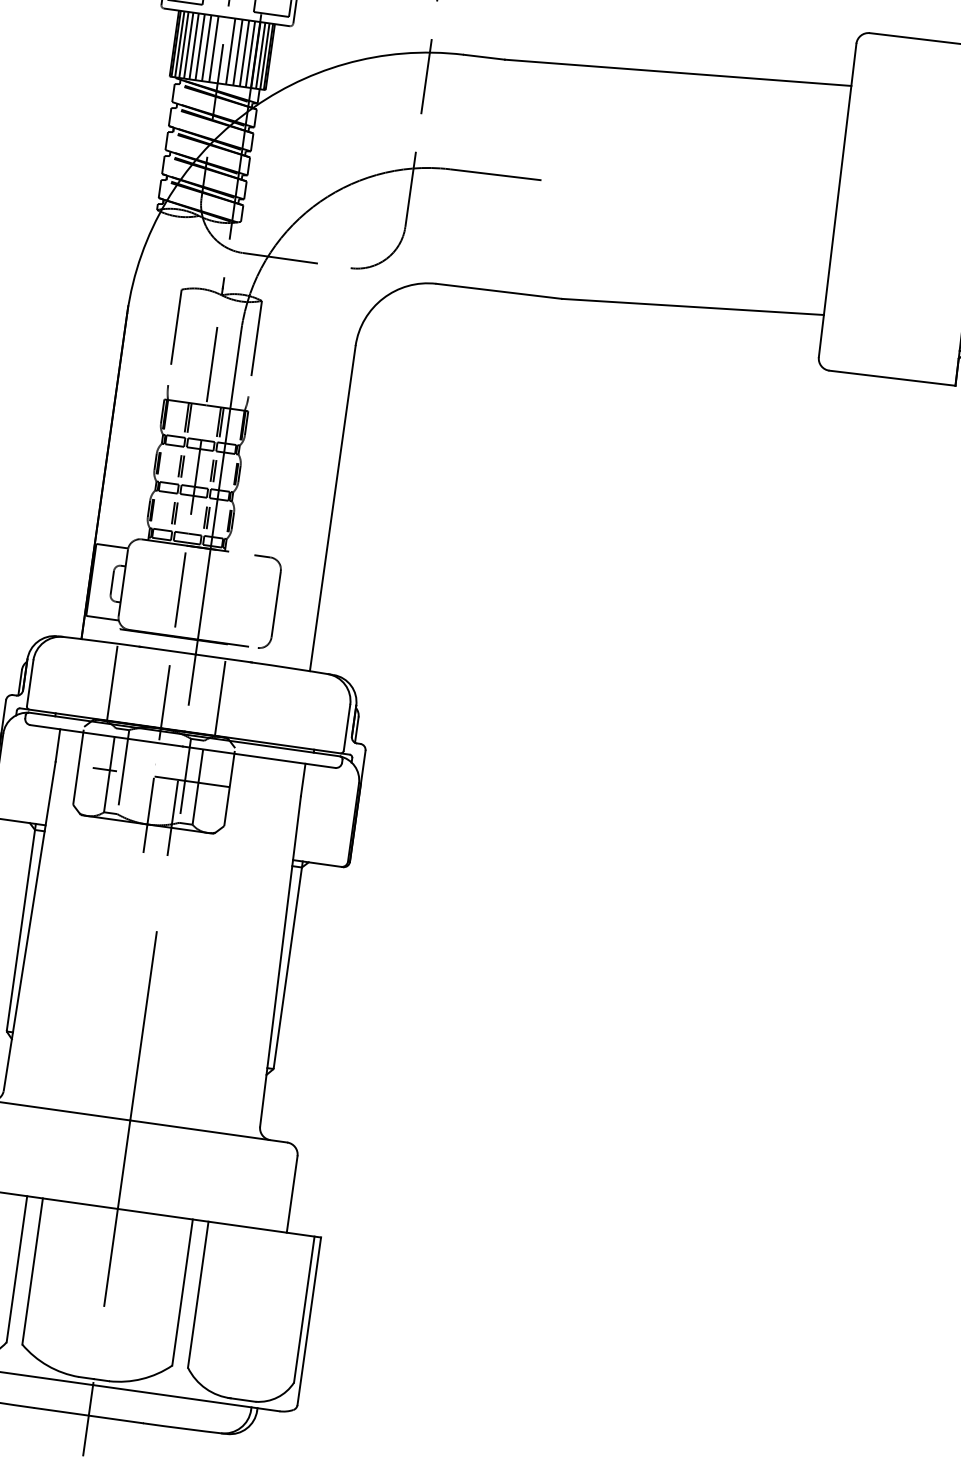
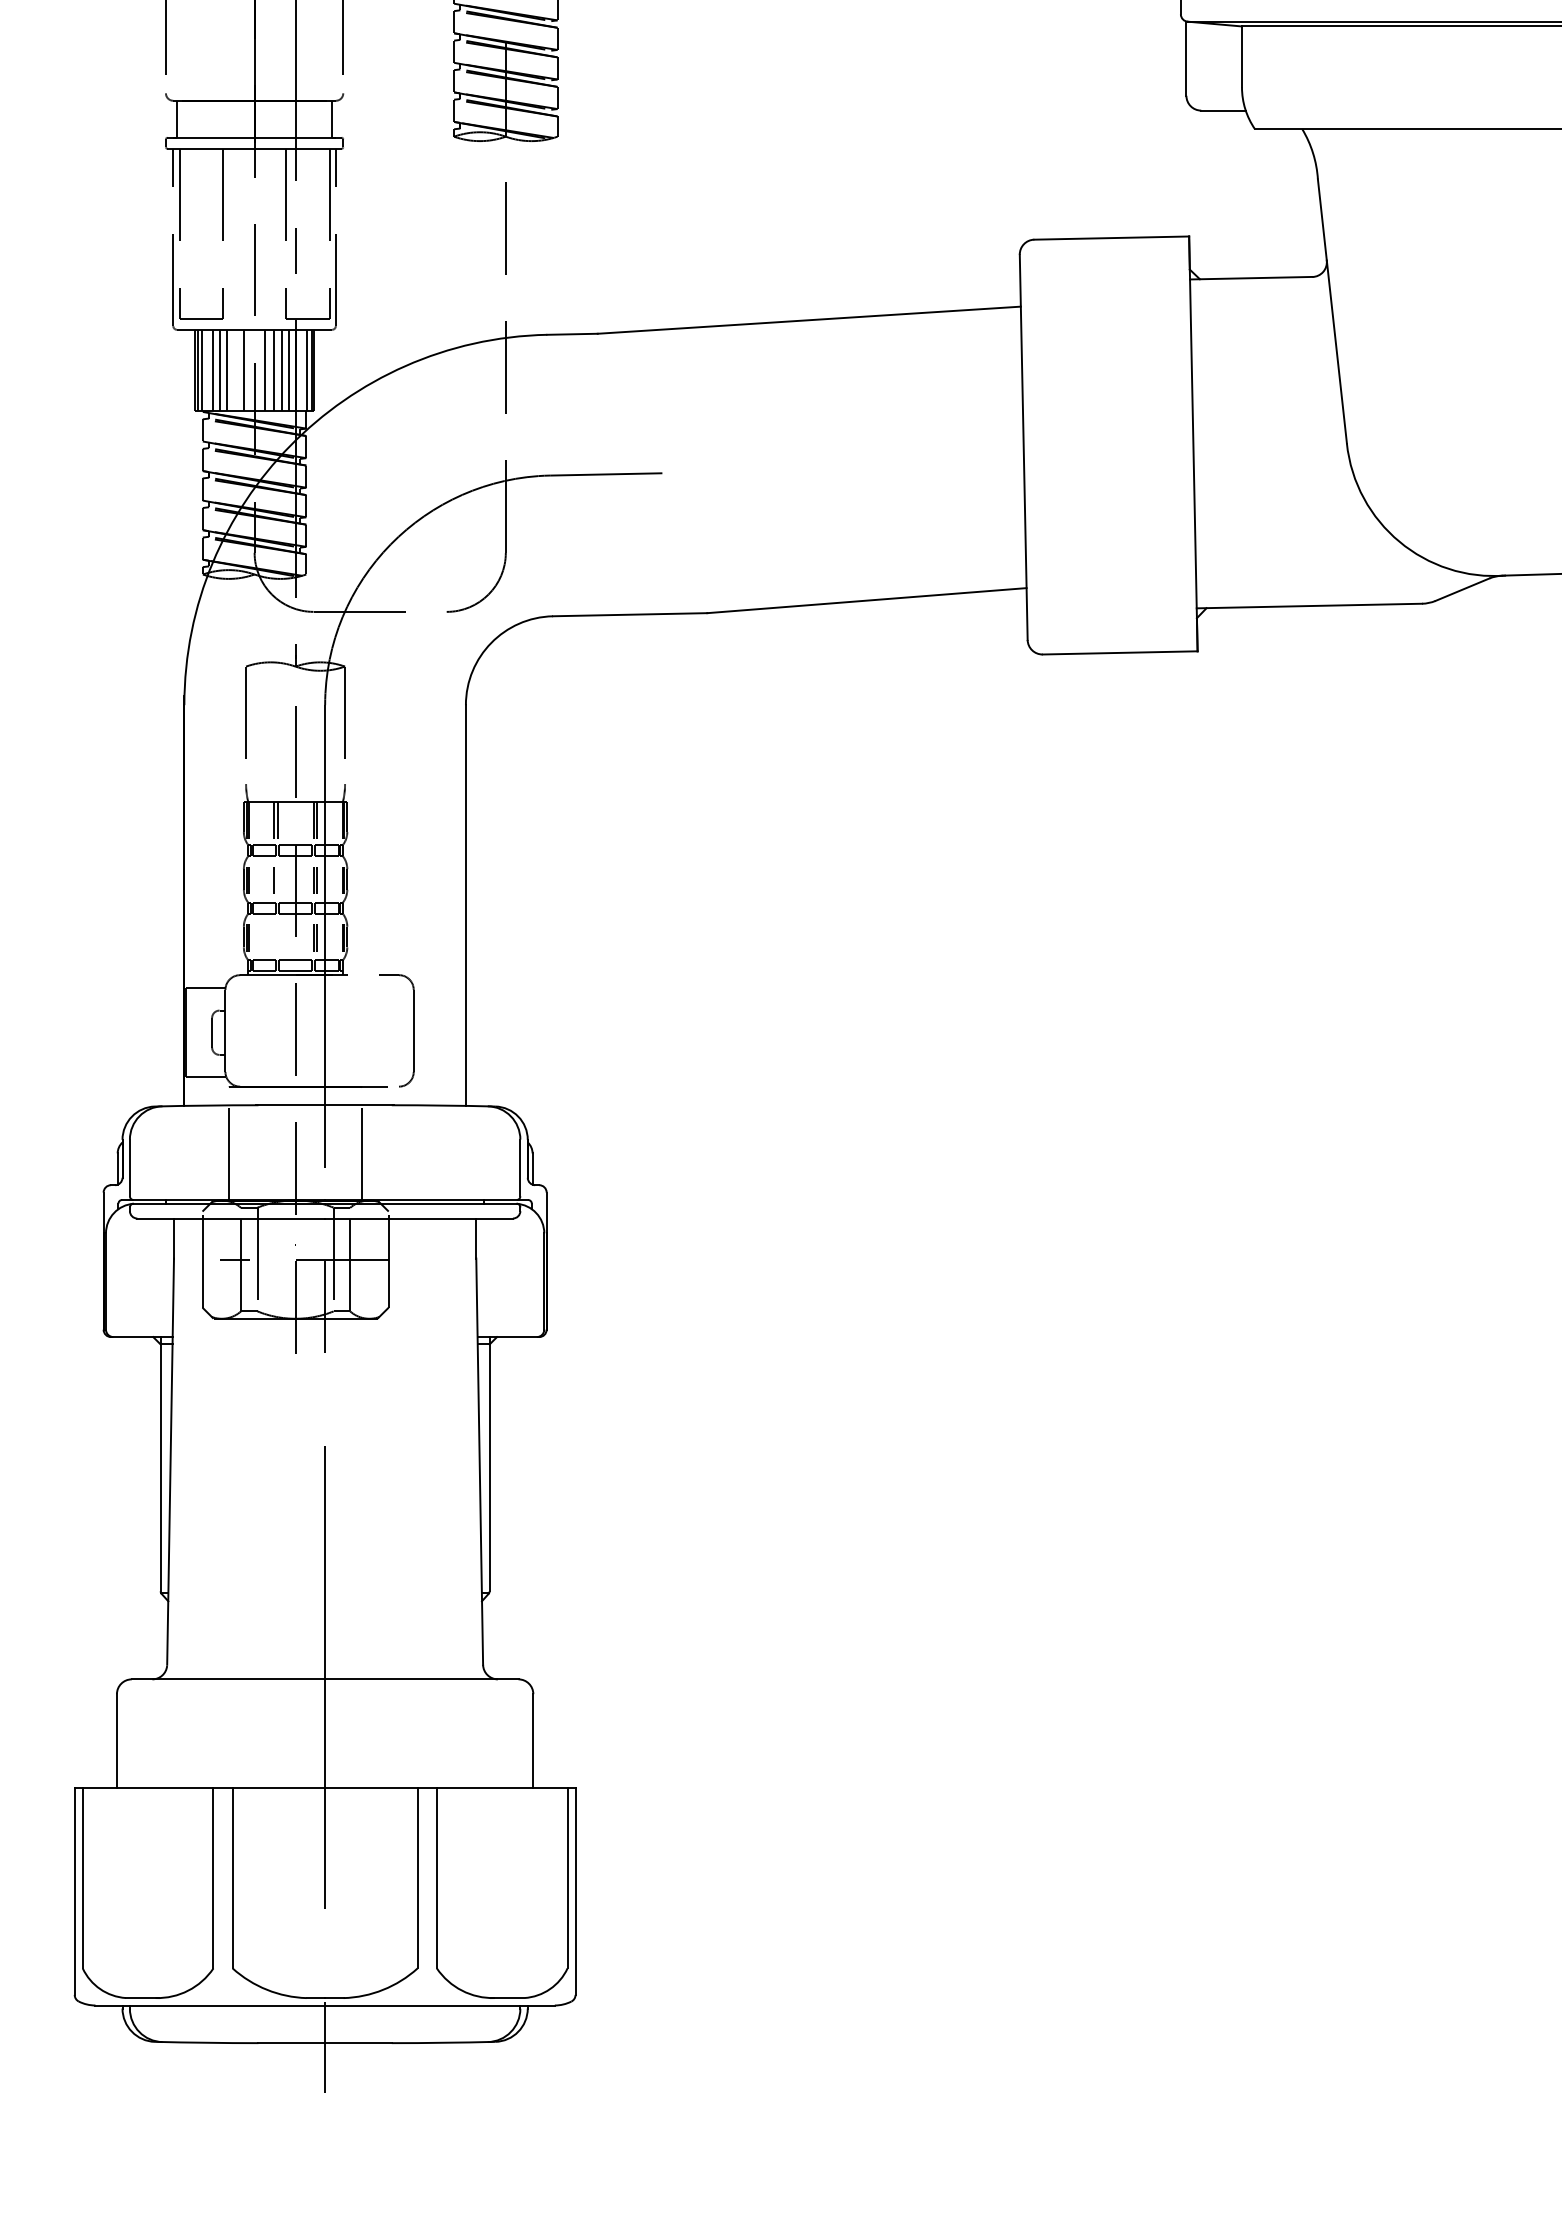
line: (184, 45) -> (207, 370), removed
line: (206, 48) -> (235, 370), removed
line: (260, 55) -> (301, 370), removed
line: (182, 466) -> (277, 879), removed
part: (174, 512) -> (275, 937), removed

